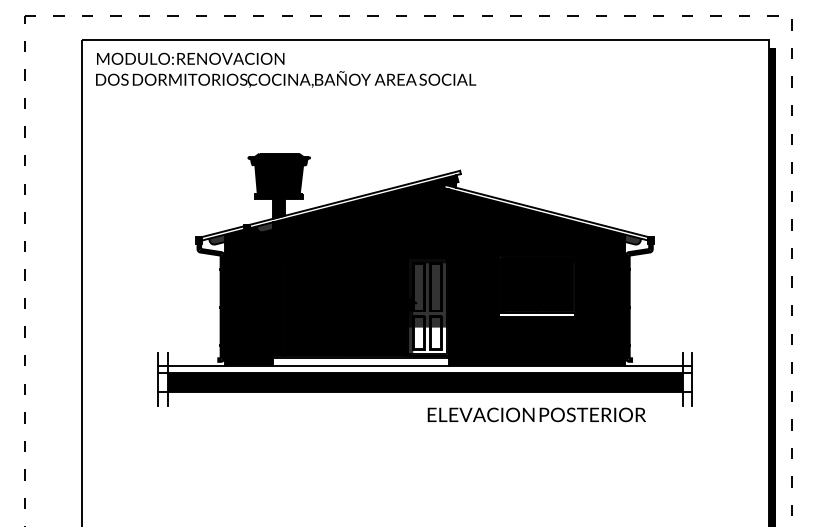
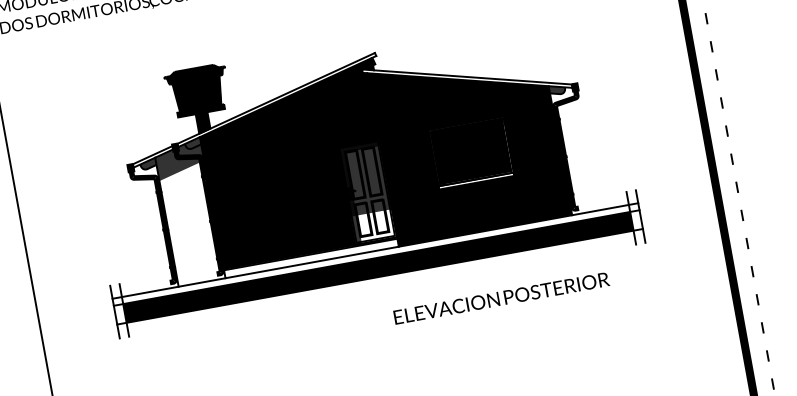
fill: (248, 295) -> (189, 213), removed
text: (536, 414) -> (501, 298), moved

